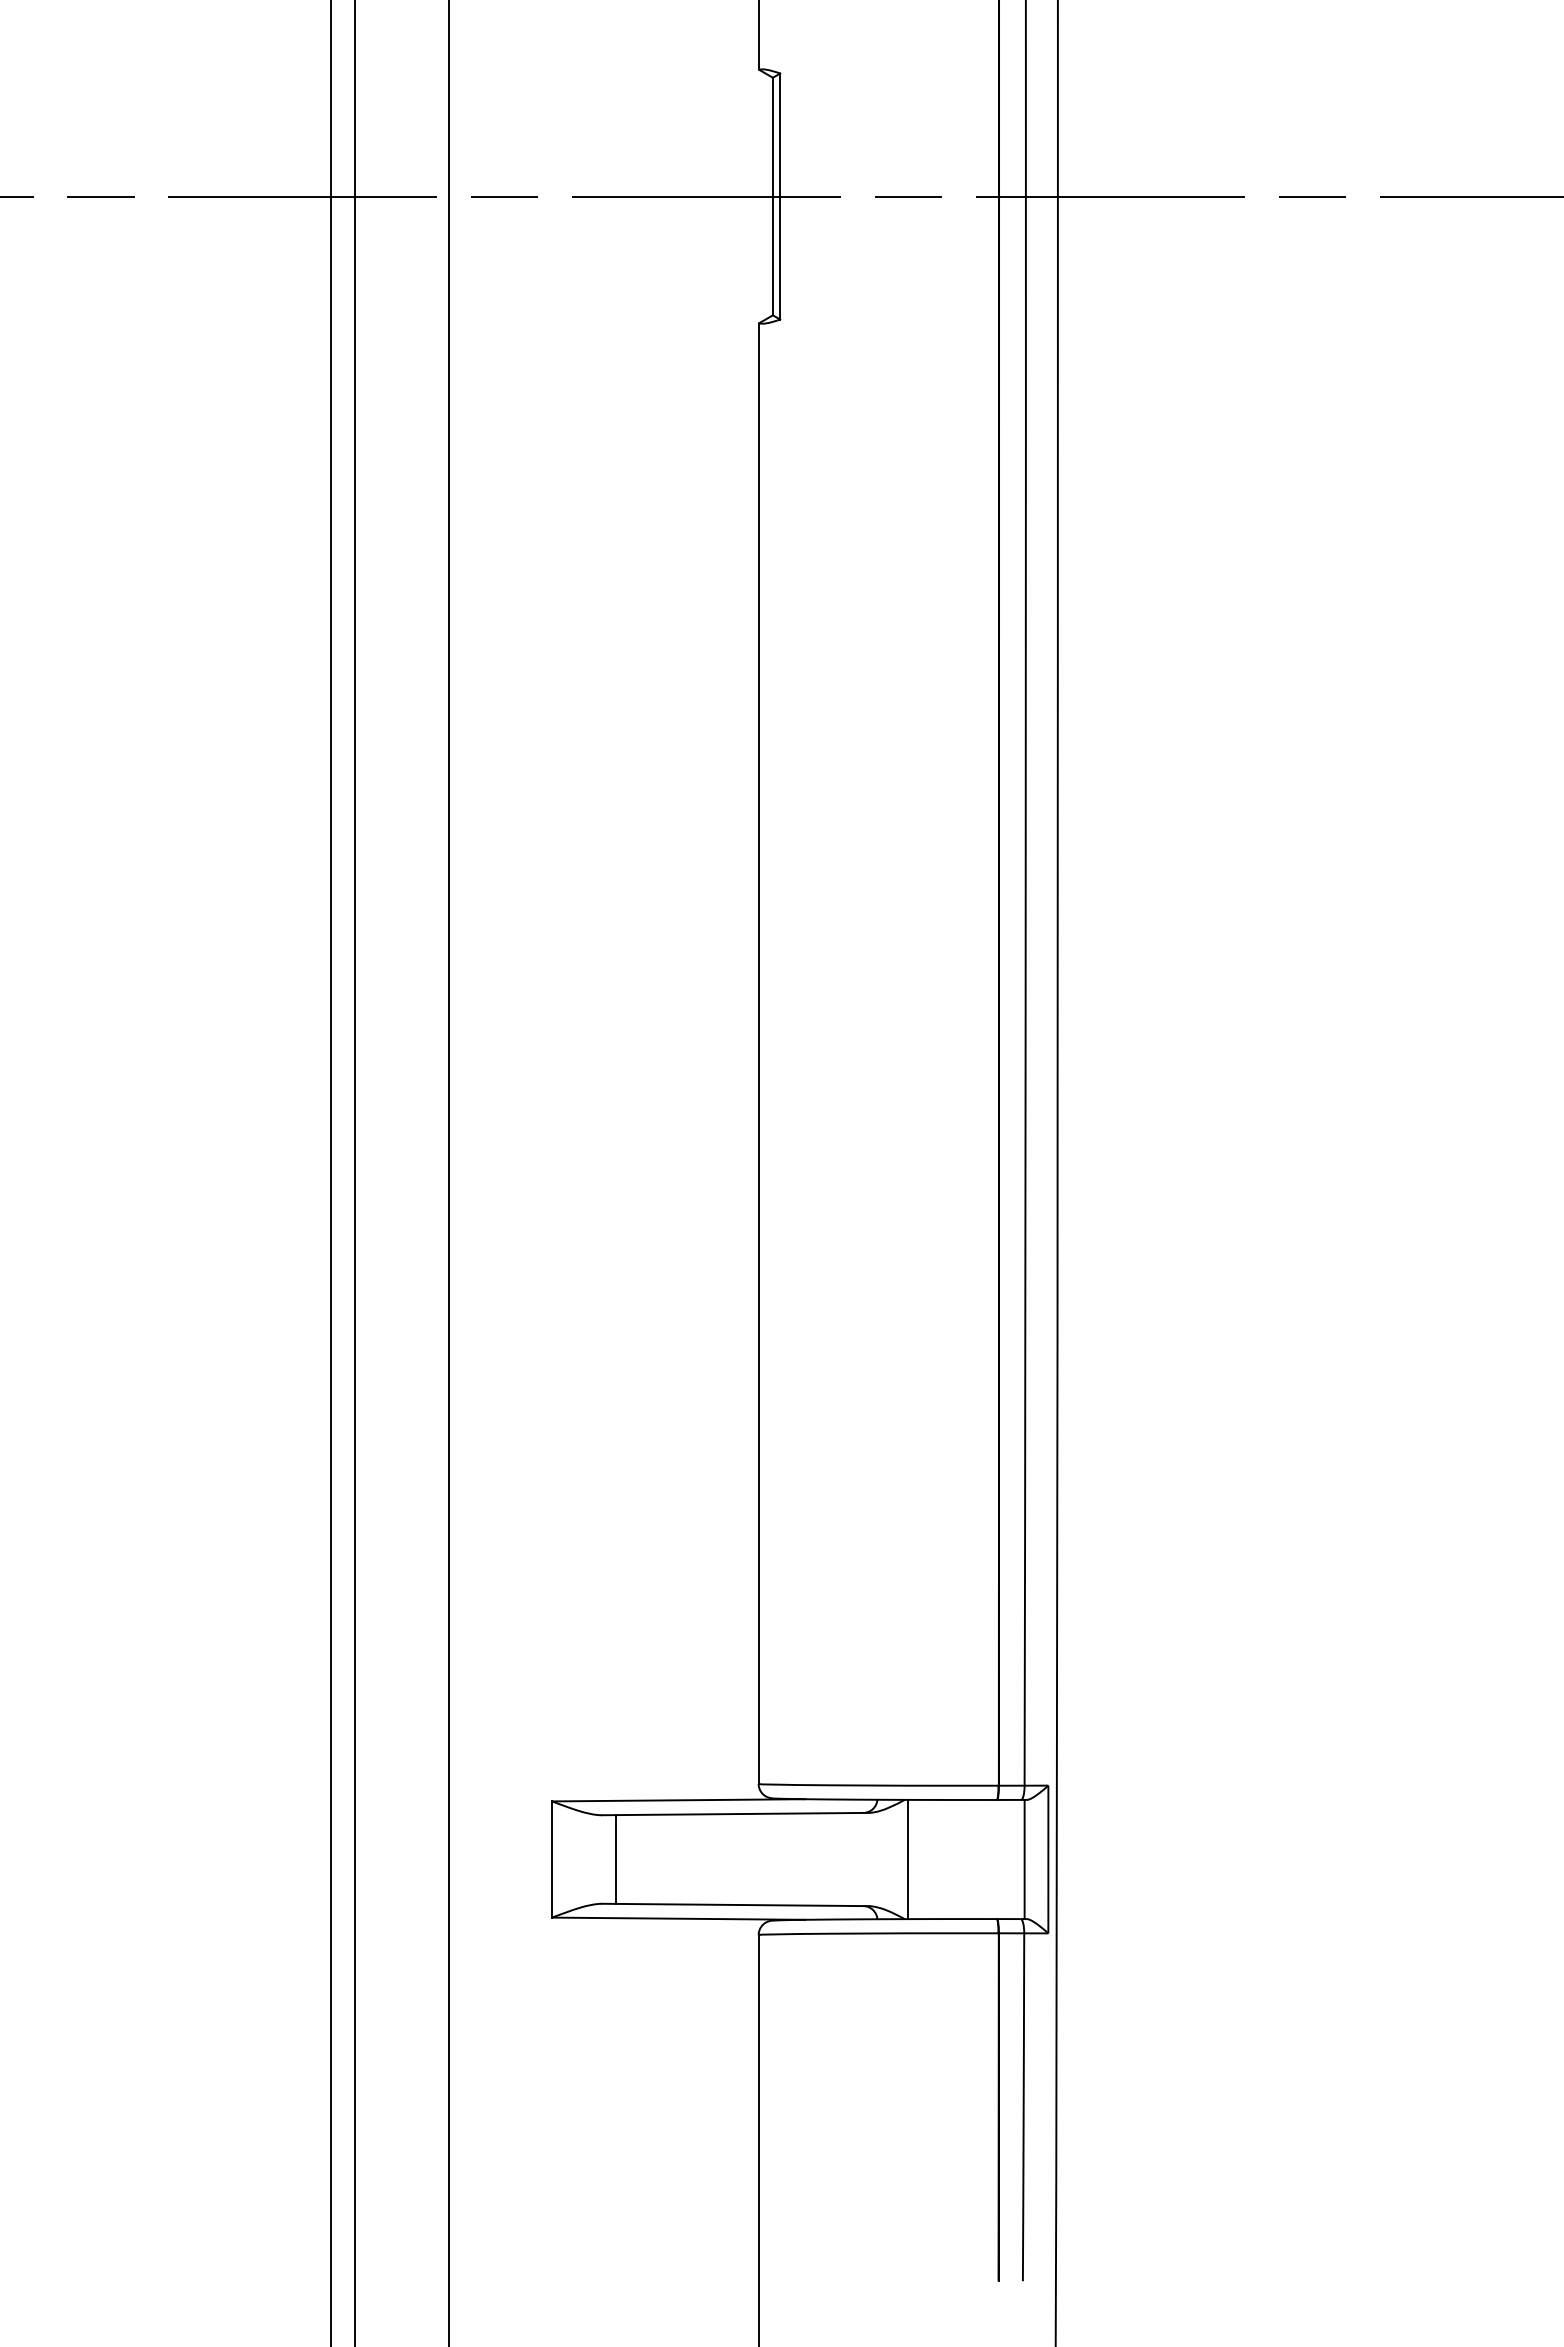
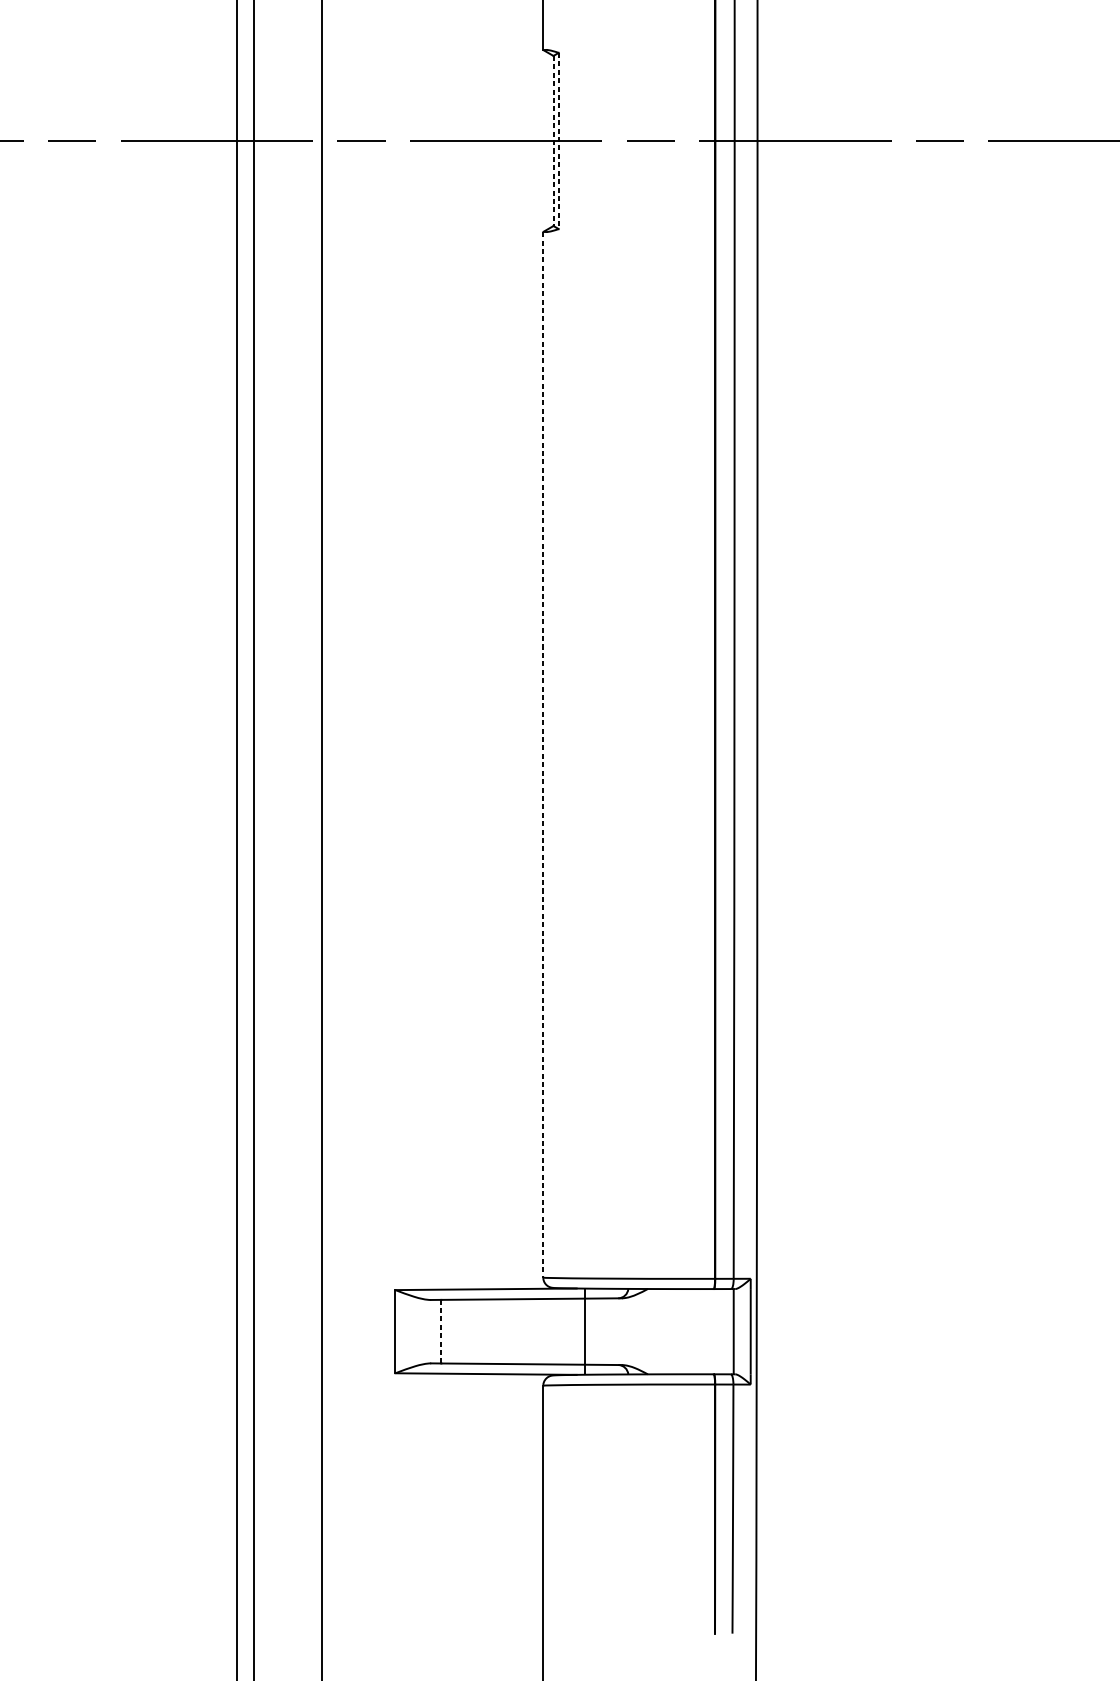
line: (772, 196) -> (553, 140), solid -> dashed
line: (780, 197) -> (558, 141), solid -> dashed
line: (758, 1054) -> (543, 755), solid -> dashed
line: (616, 1859) -> (441, 1331), solid -> dashed
line: (907, 1859) -> (585, 1331), moved

